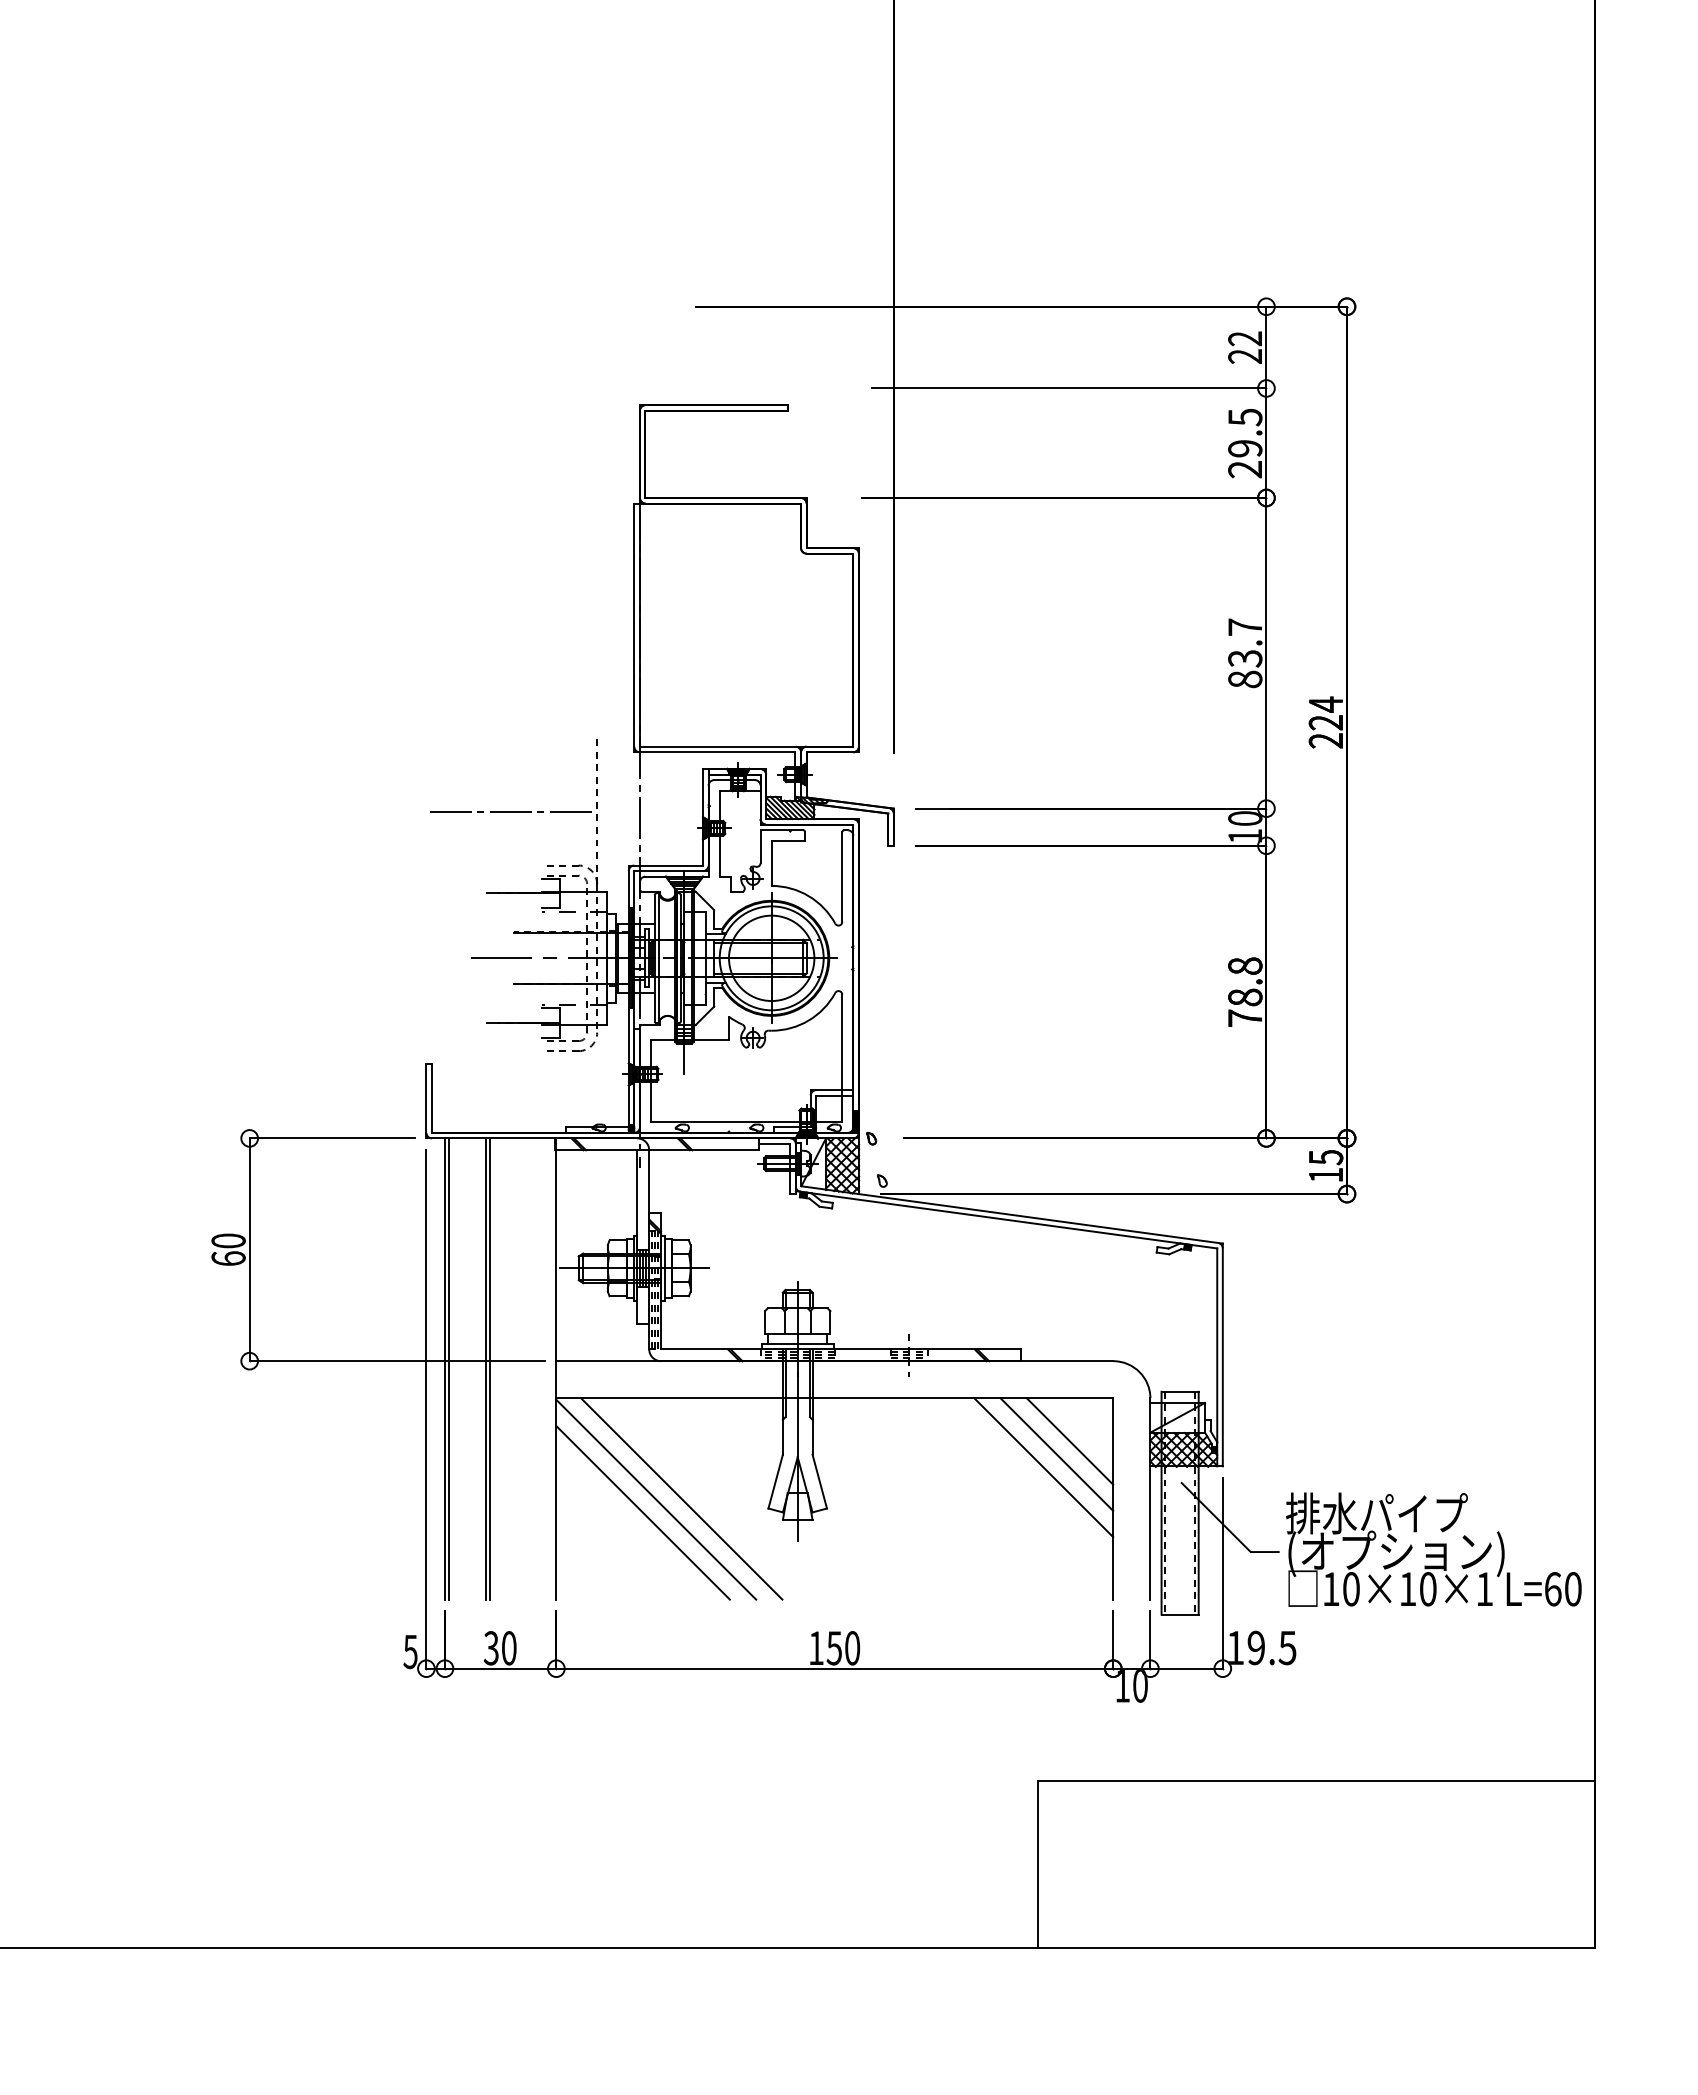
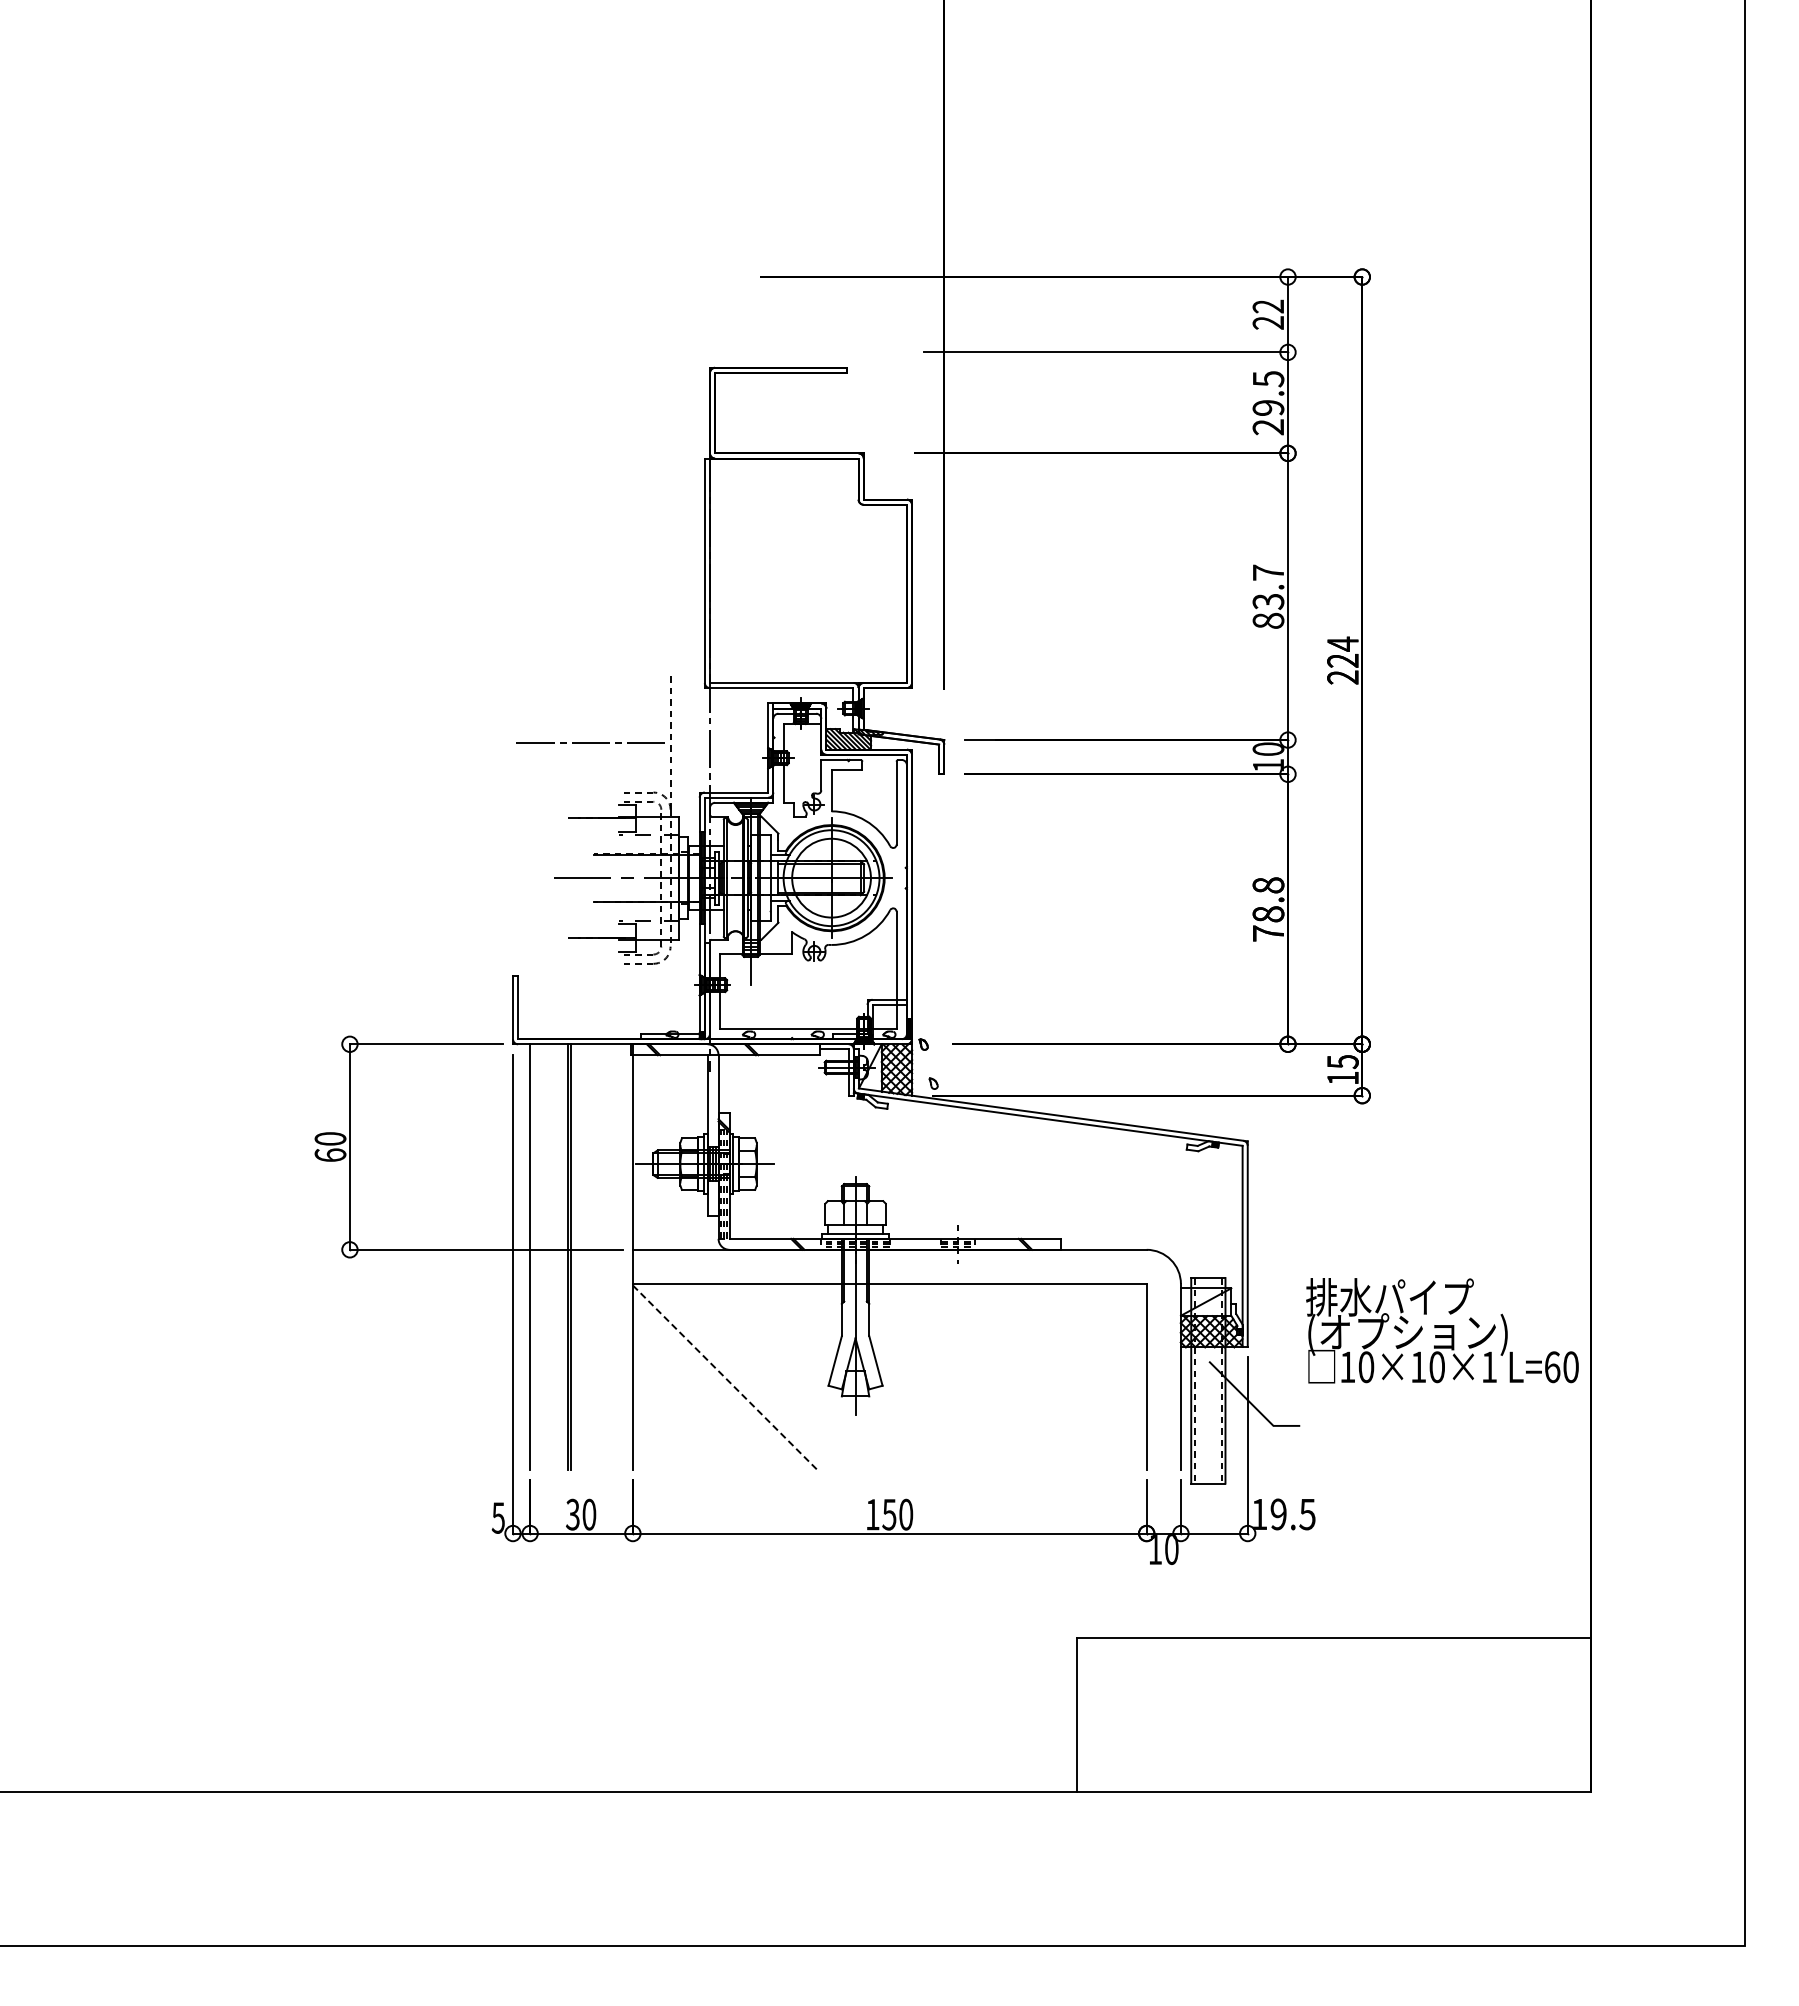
line: (448, 1368) -> (533, 1256), removed
line: (1069, 1441) -> (1106, 1323), removed
line: (1056, 1454) -> (1094, 1335), removed
line: (1043, 1468) -> (1082, 1348), removed
line: (681, 1498) -> (748, 1376), removed
line: (656, 1499) -> (725, 1377), solid -> dashed
line: (642, 1512) -> (712, 1389), removed
text: (1433, 1549) -> (1442, 1330), moved

